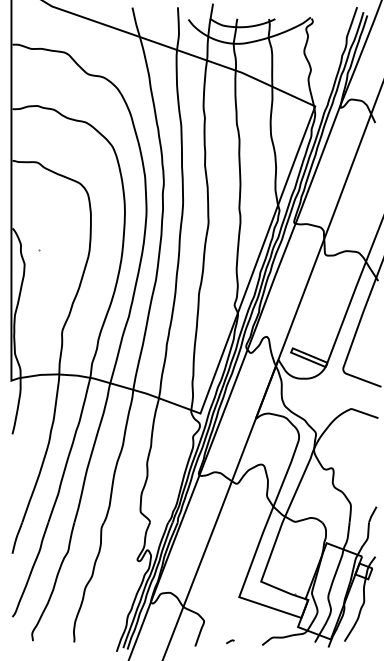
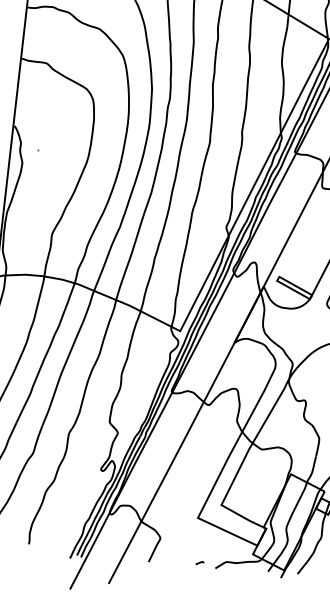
curve: (230, 641) -> (200, 562), moved

